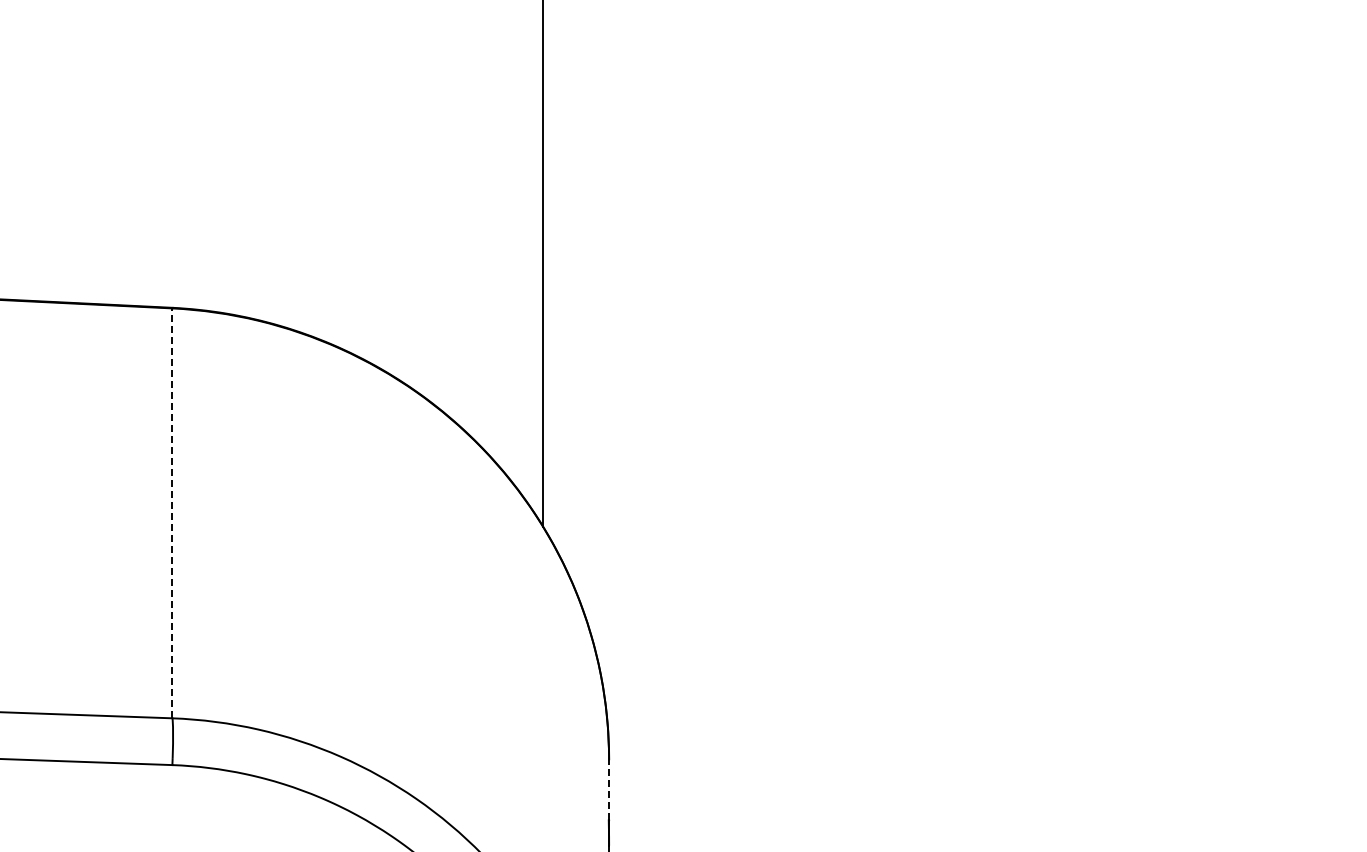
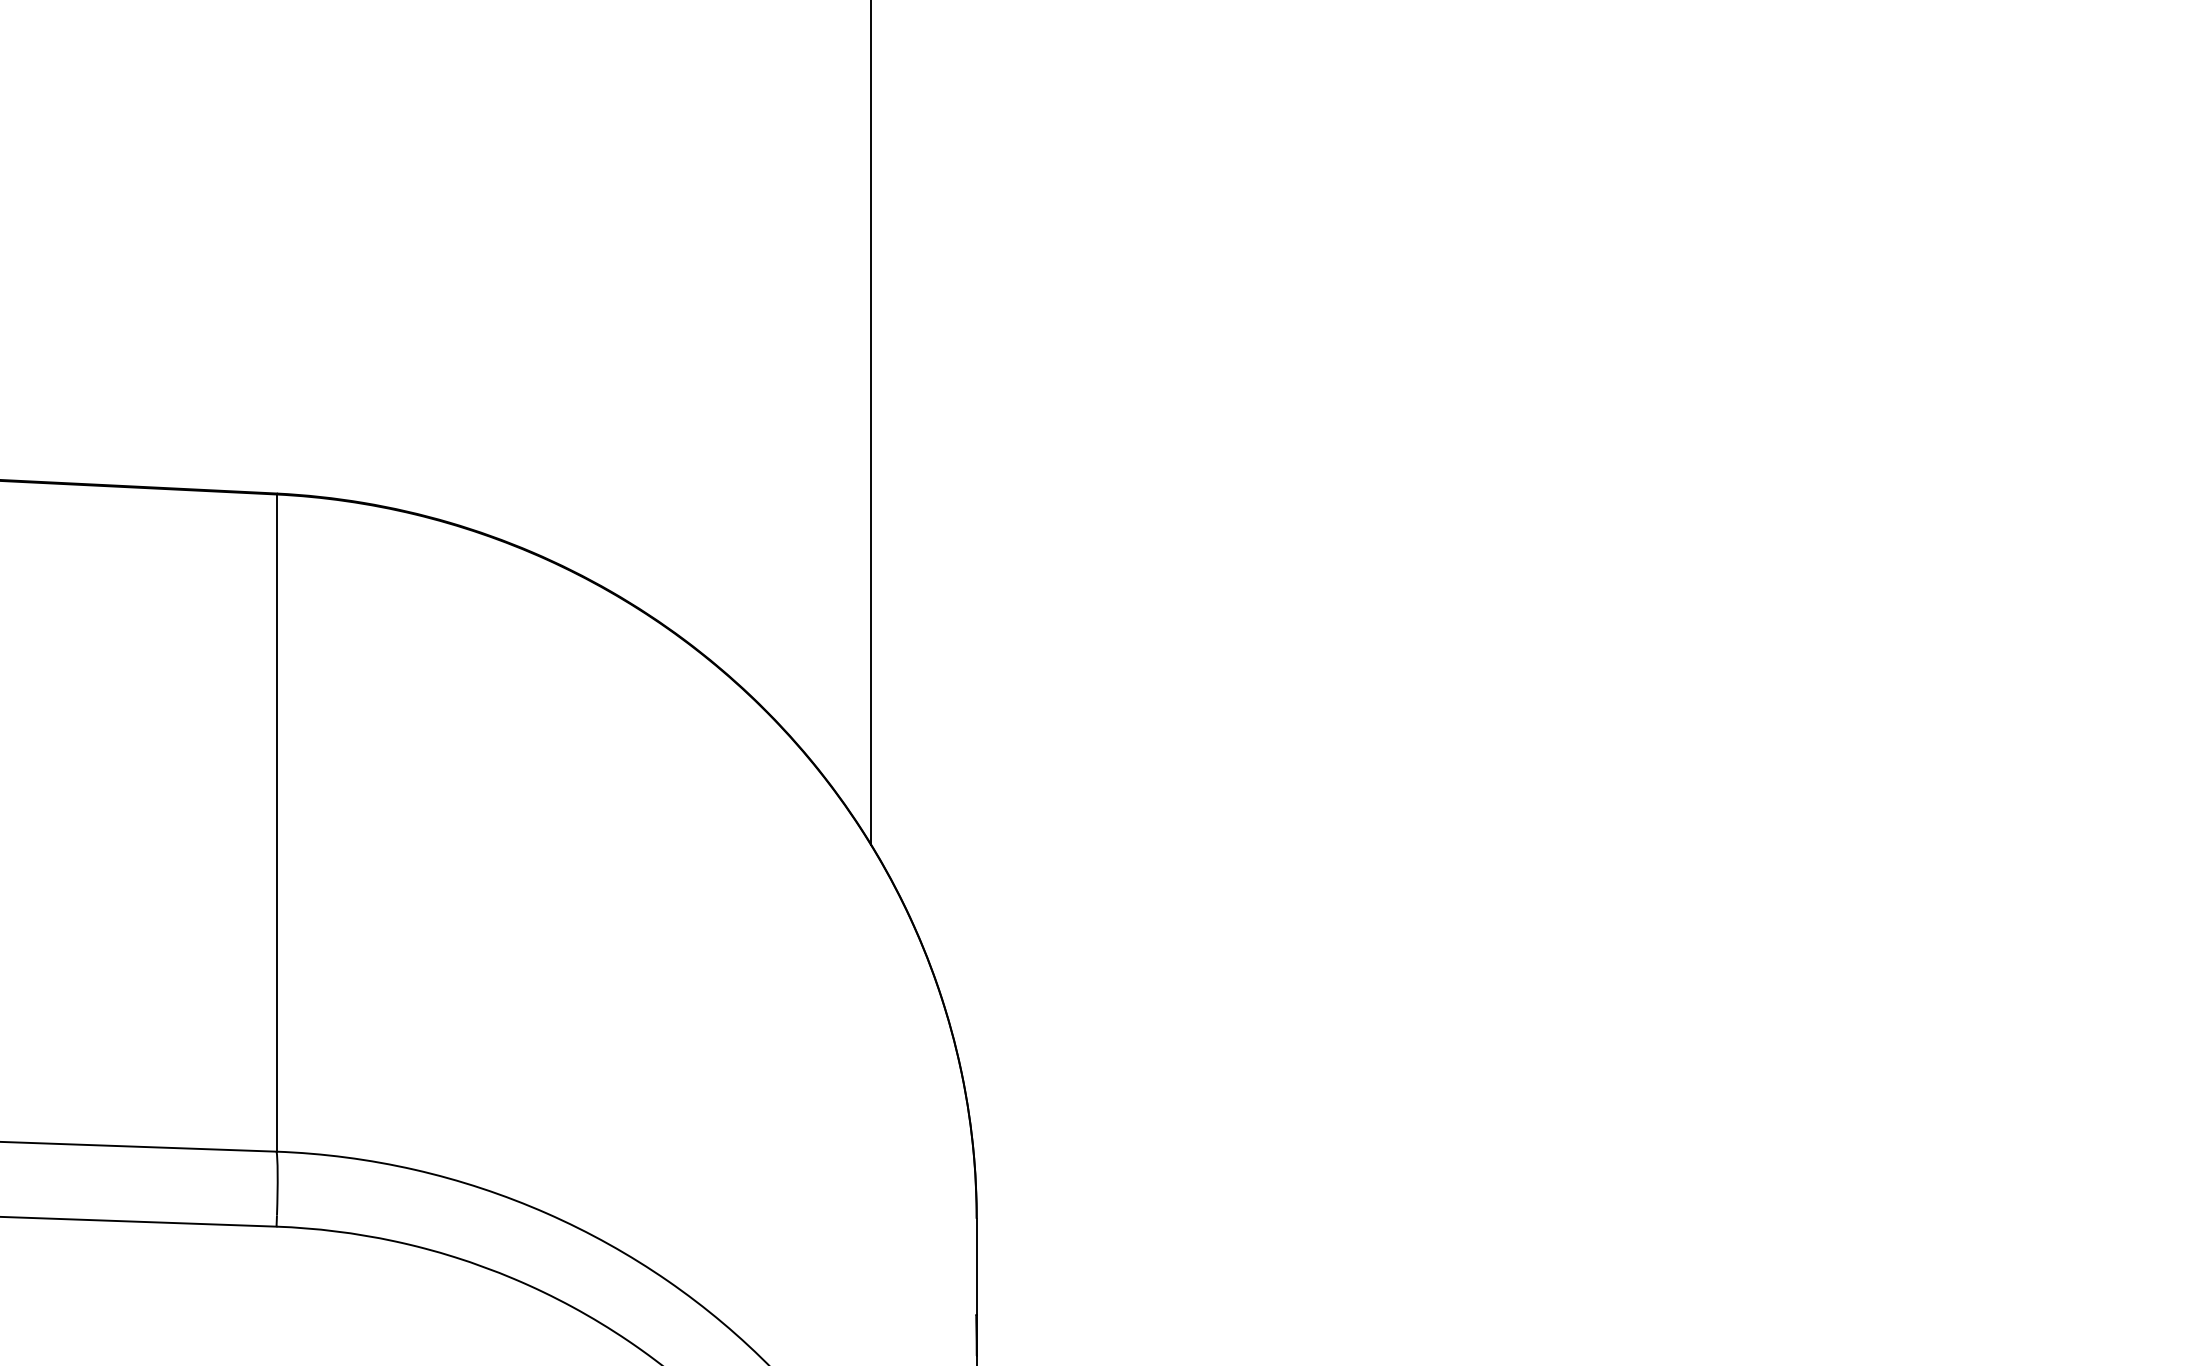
line: (172, 513) -> (276, 823), dashed -> solid
line: (609, 789) -> (977, 1265), dashed -> solid

